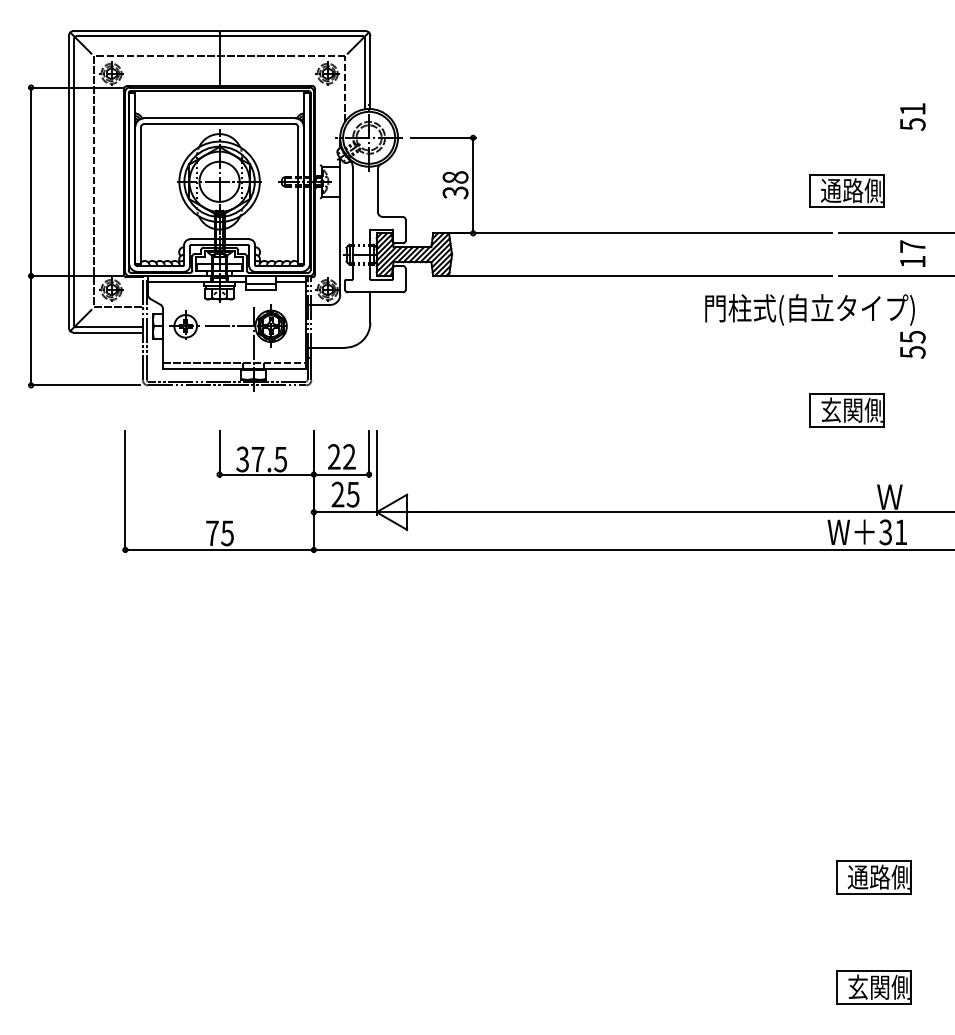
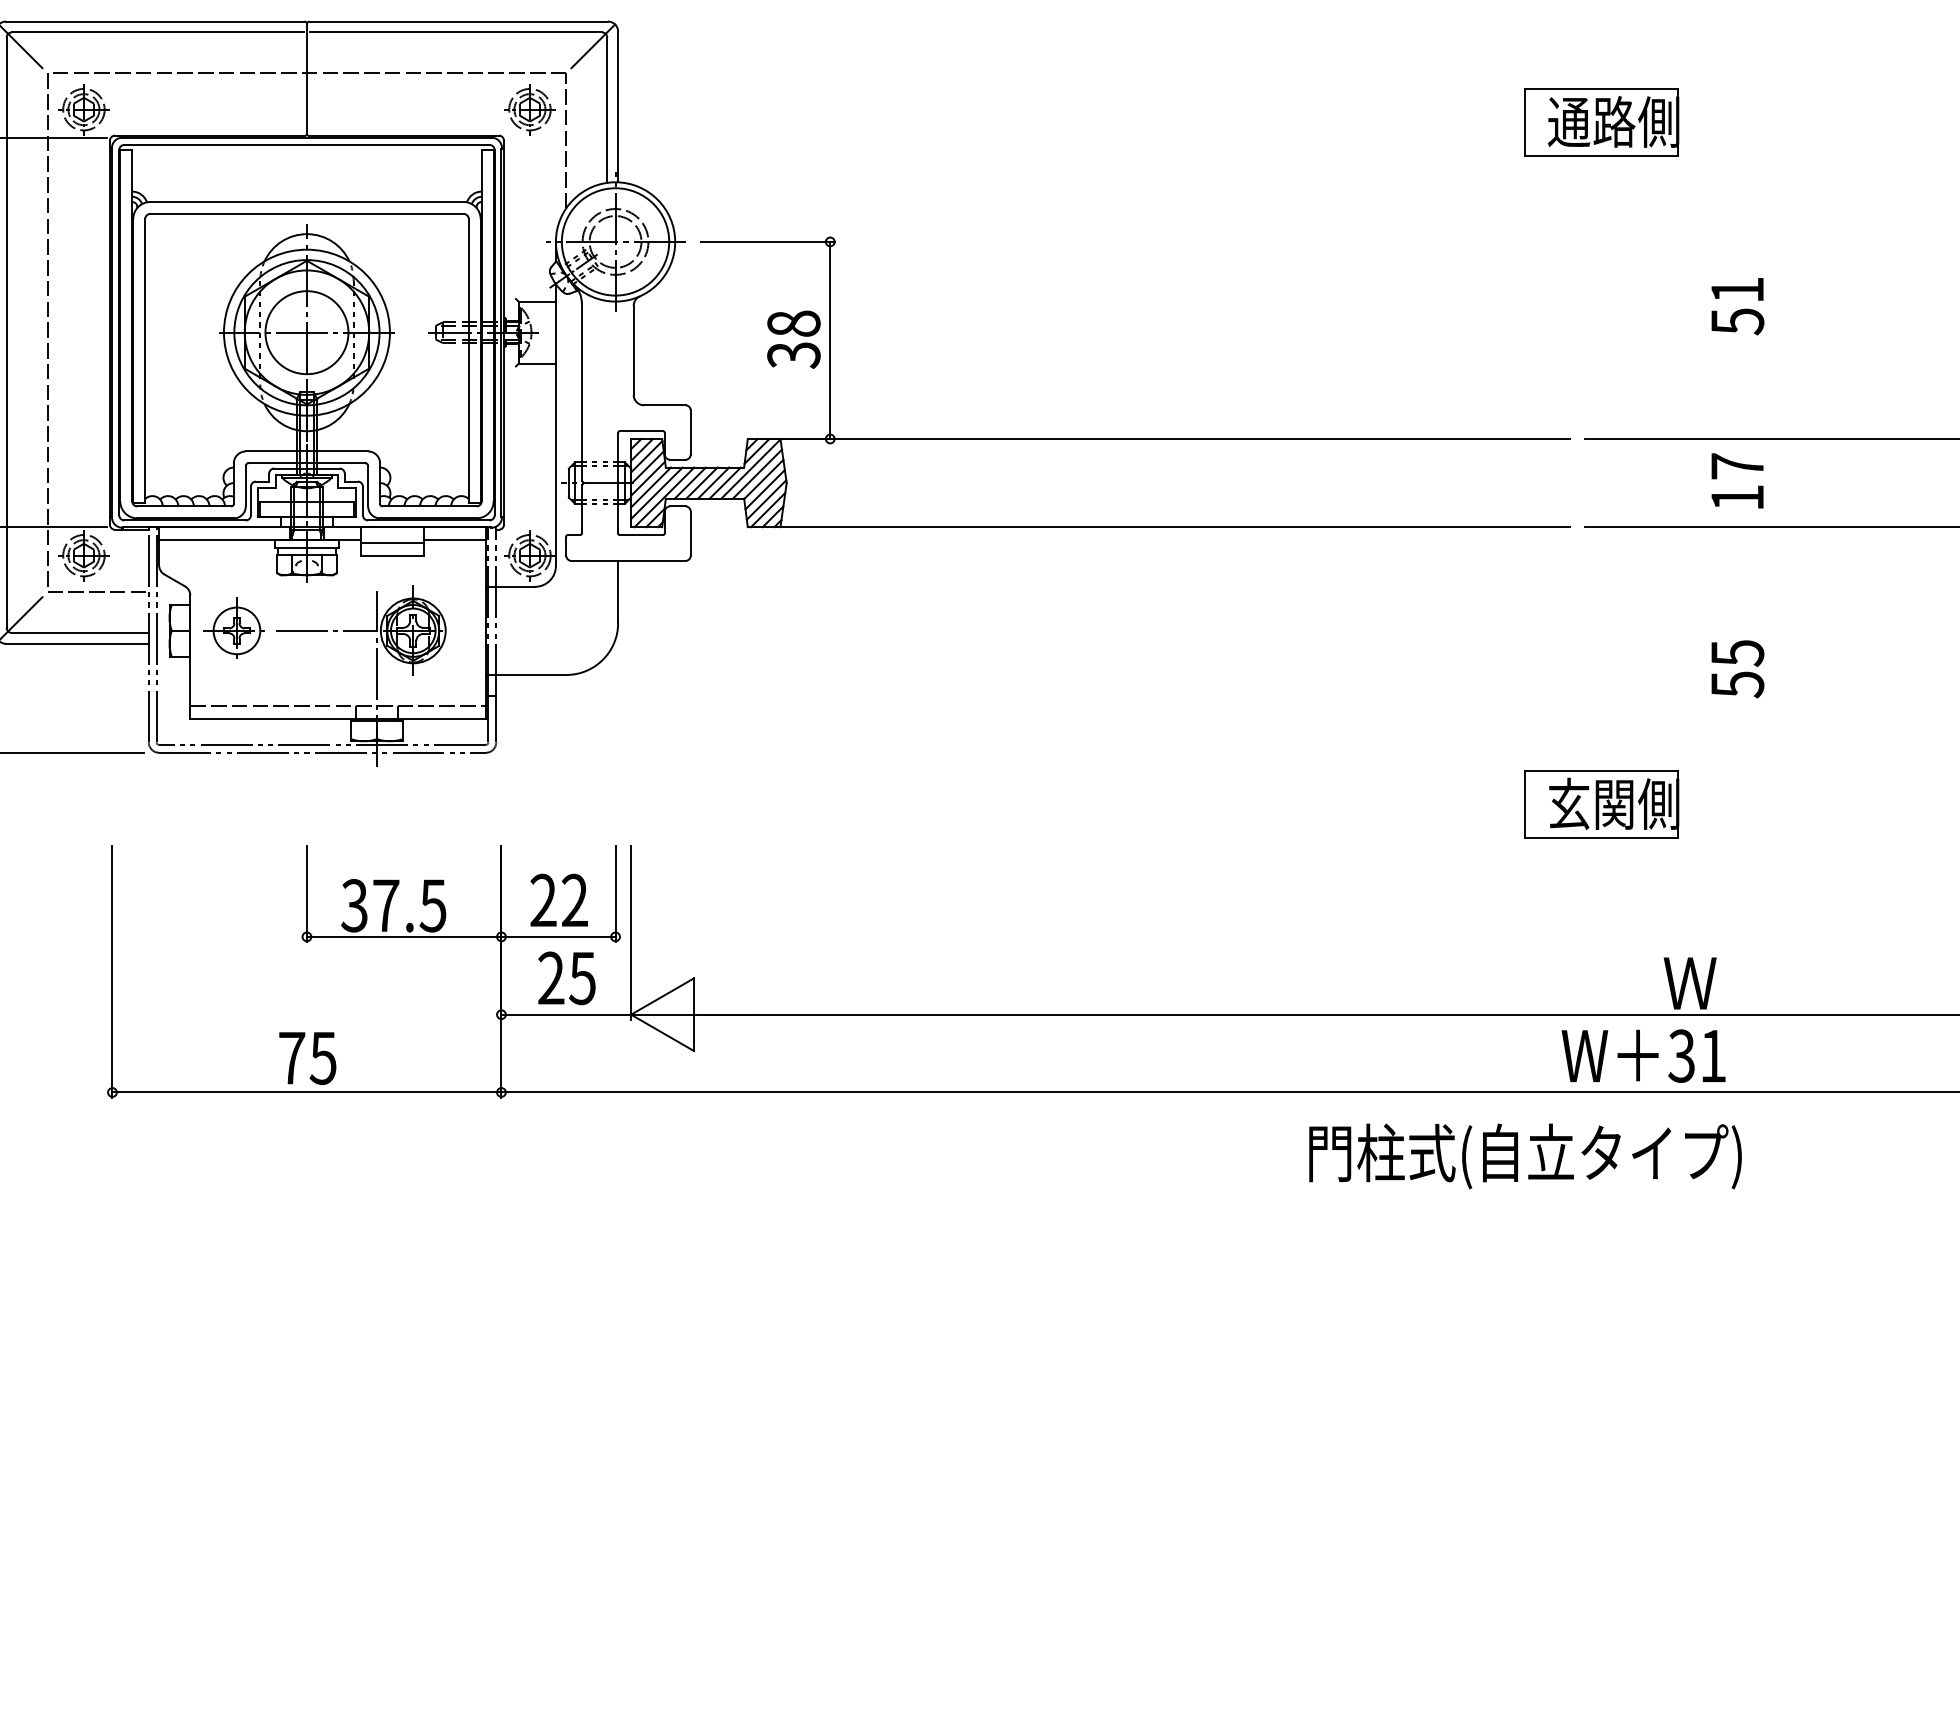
text: (912, 116) -> (1736, 305), moved
part: (846, 190) -> (1600, 121), moved
text: (809, 309) -> (1524, 1155), moved

